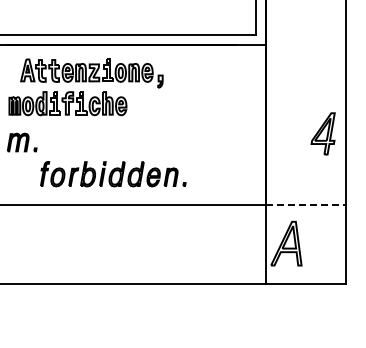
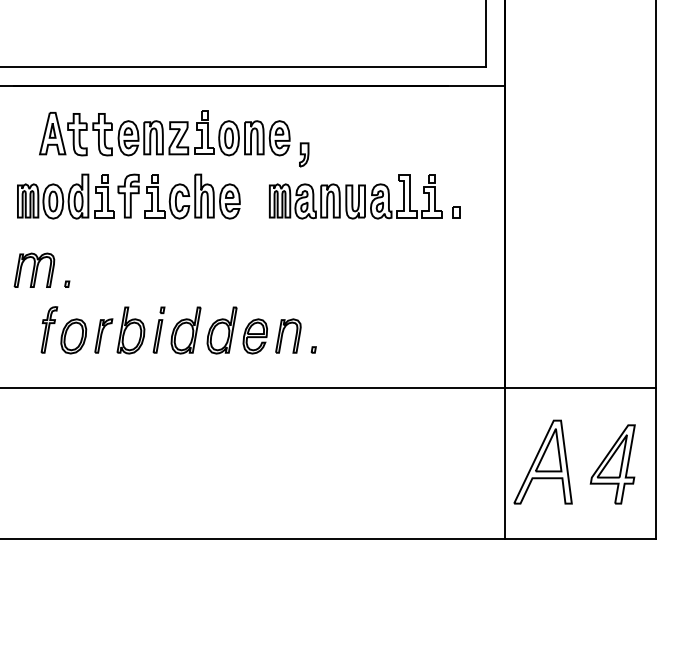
part: (192, 103) -> (365, 196), added
part: (322, 133) -> (611, 463), moved
part: (113, 174) -> (179, 330), moved
line: (305, 204) -> (579, 387), dashed -> solid

